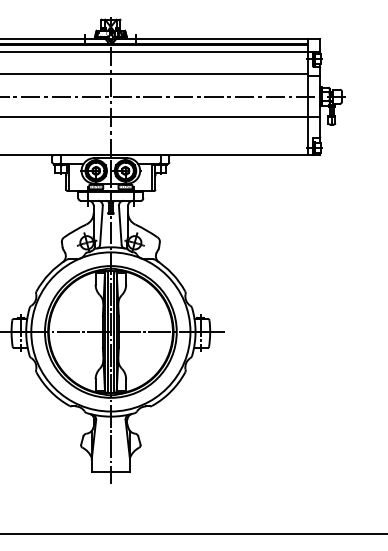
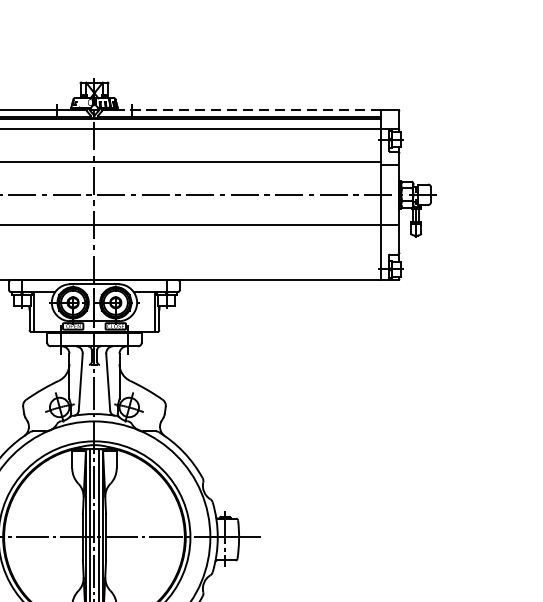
line: (211, 38) -> (241, 109), solid -> dashed

